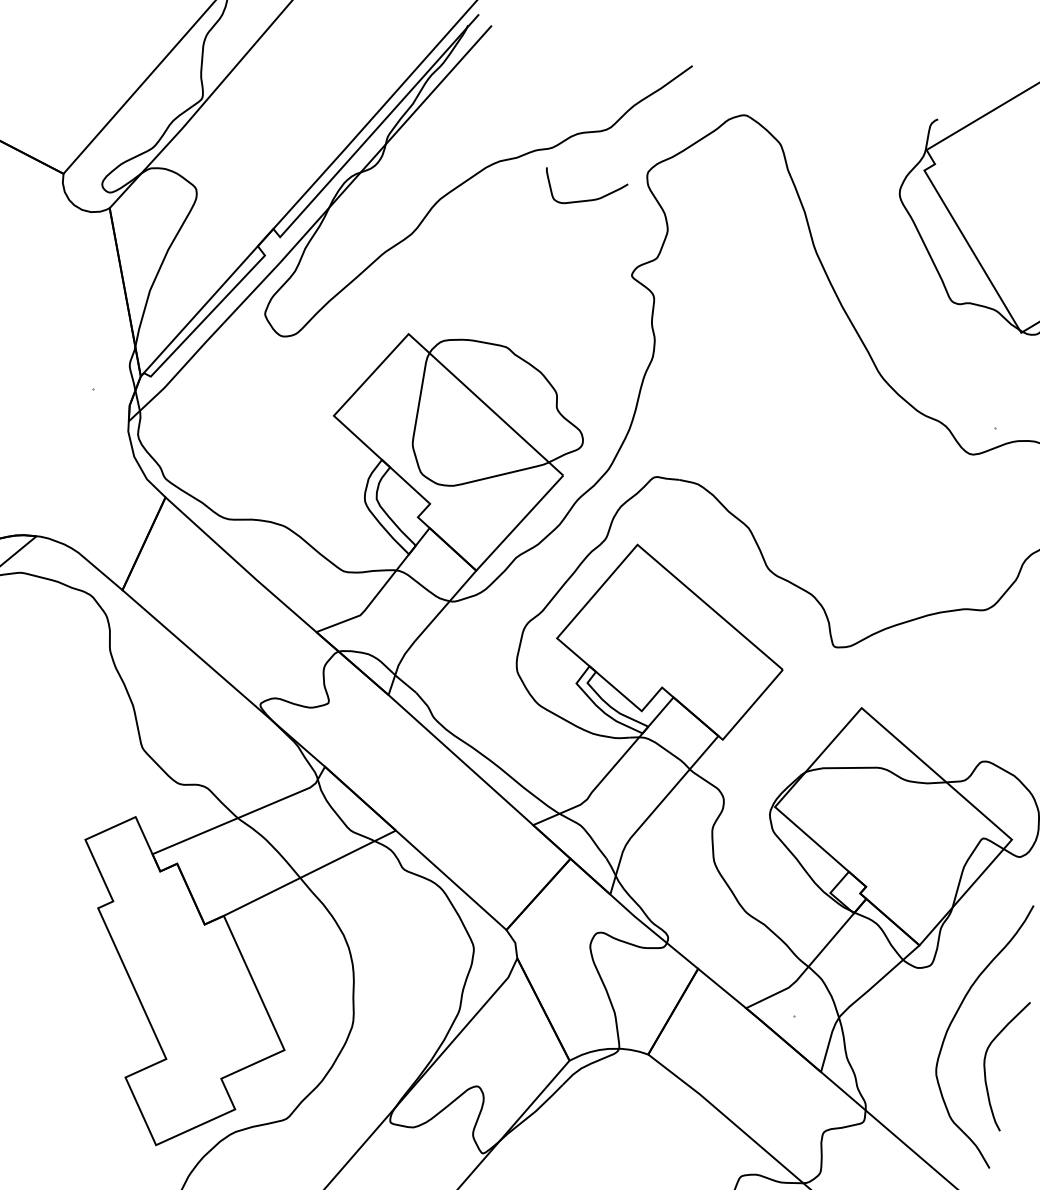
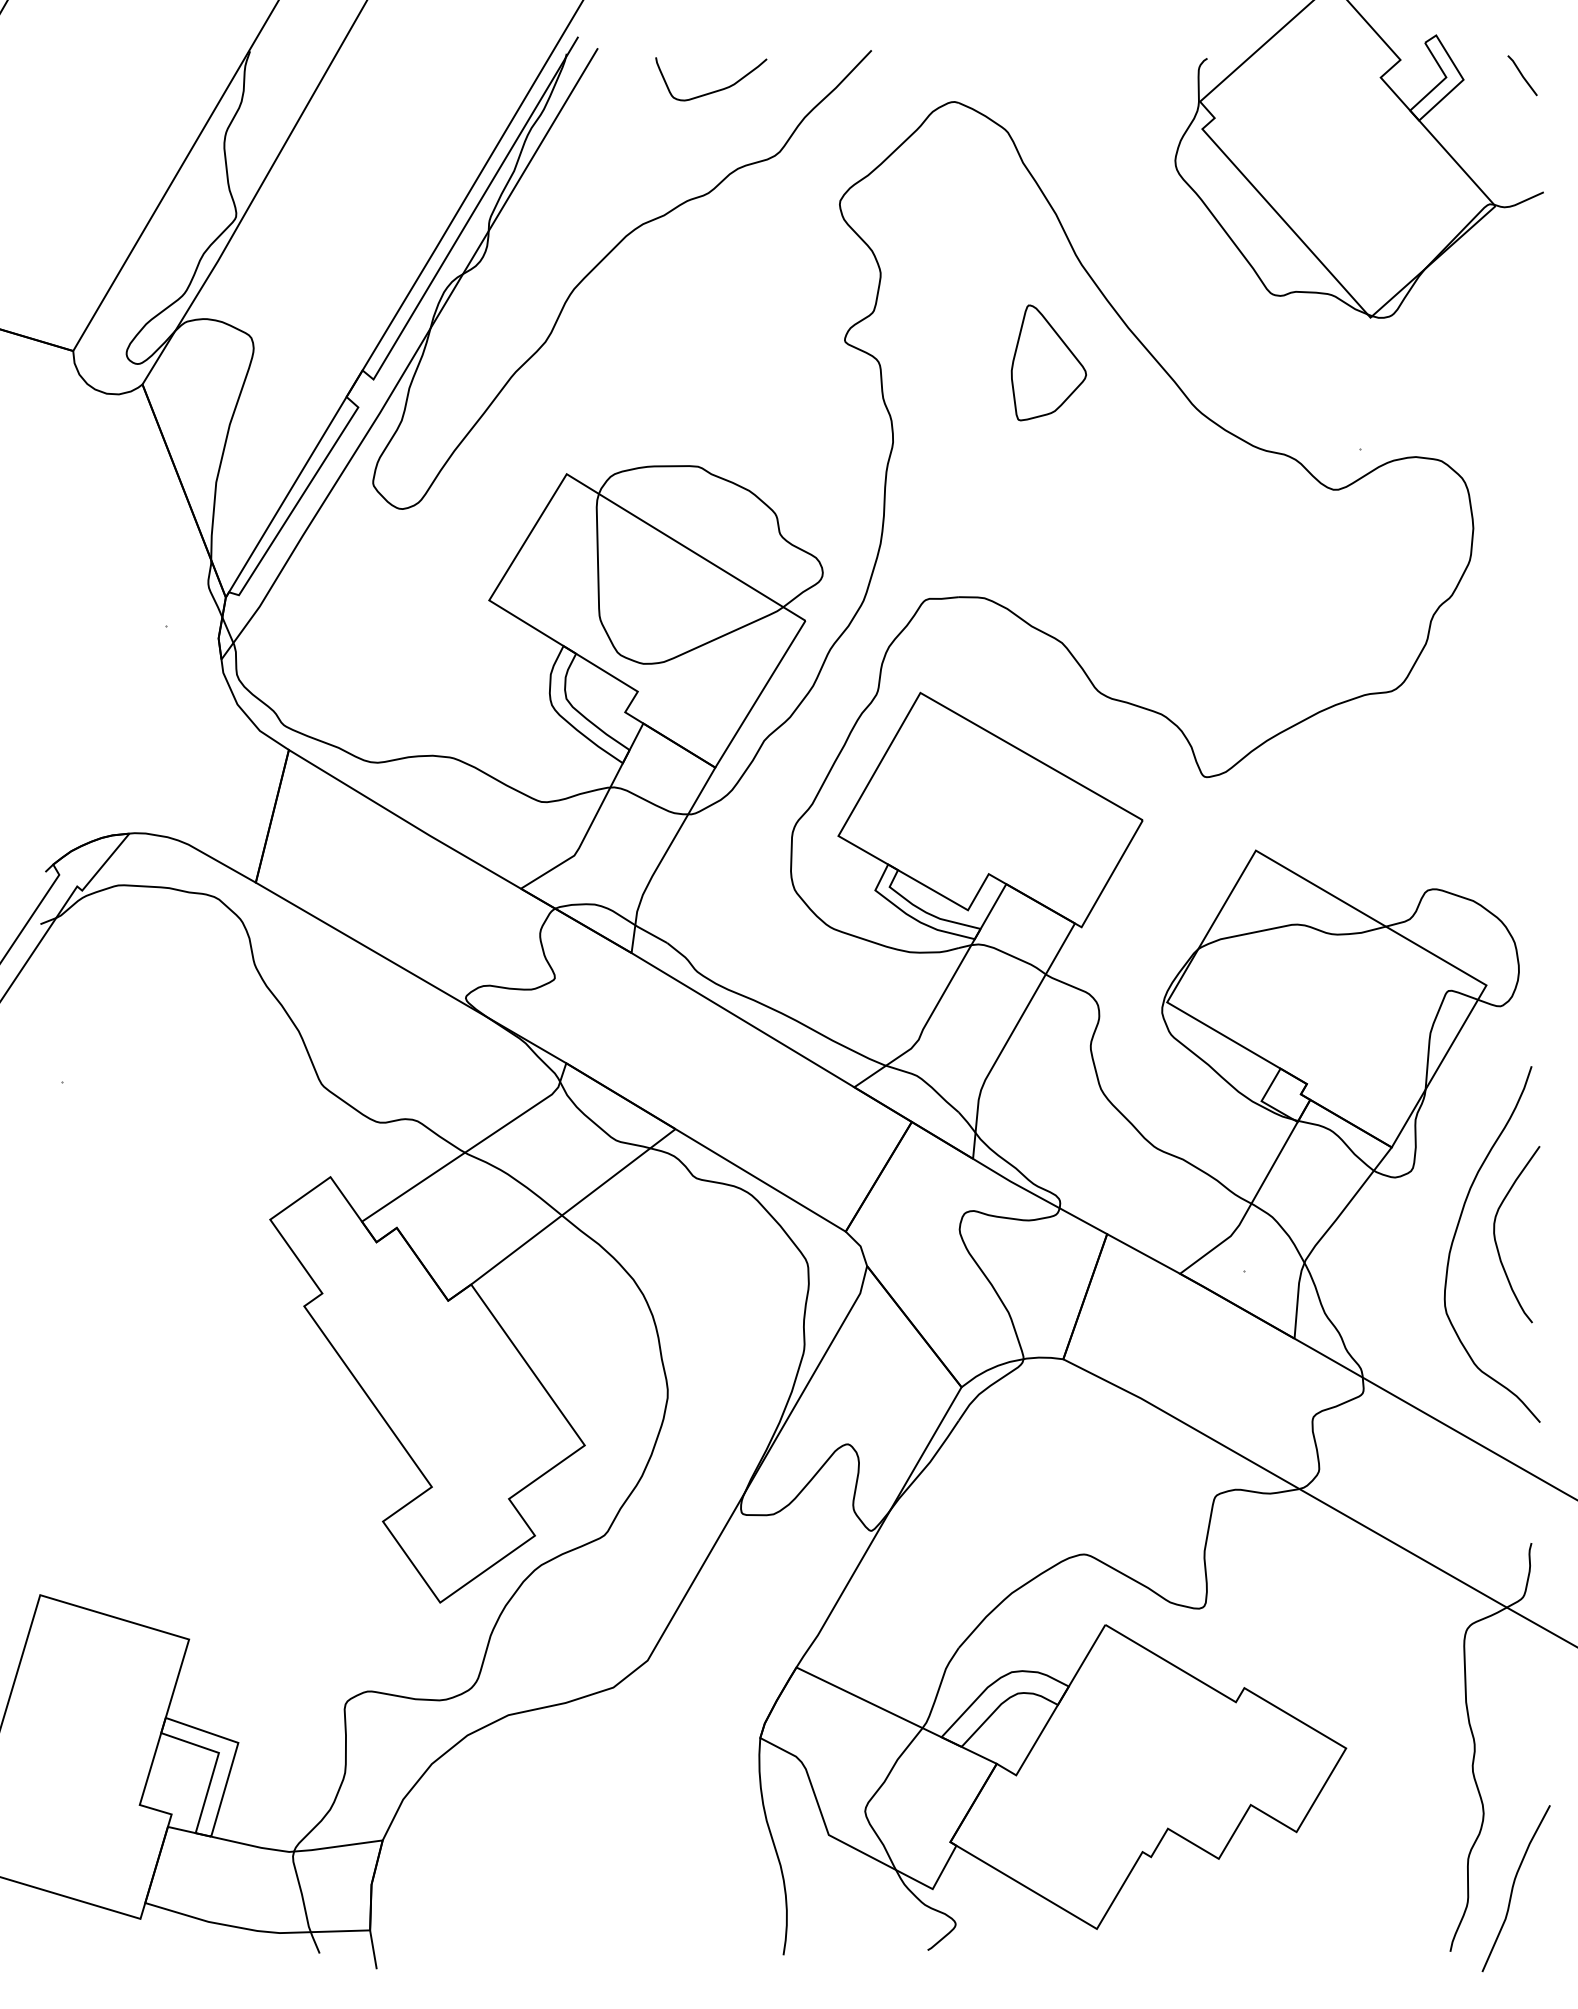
curve: (585, 200) -> (715, 90), moved
part: (778, 320) -> (1048, 362), added
curve: (985, 1065) -> (1496, 1240), moved

